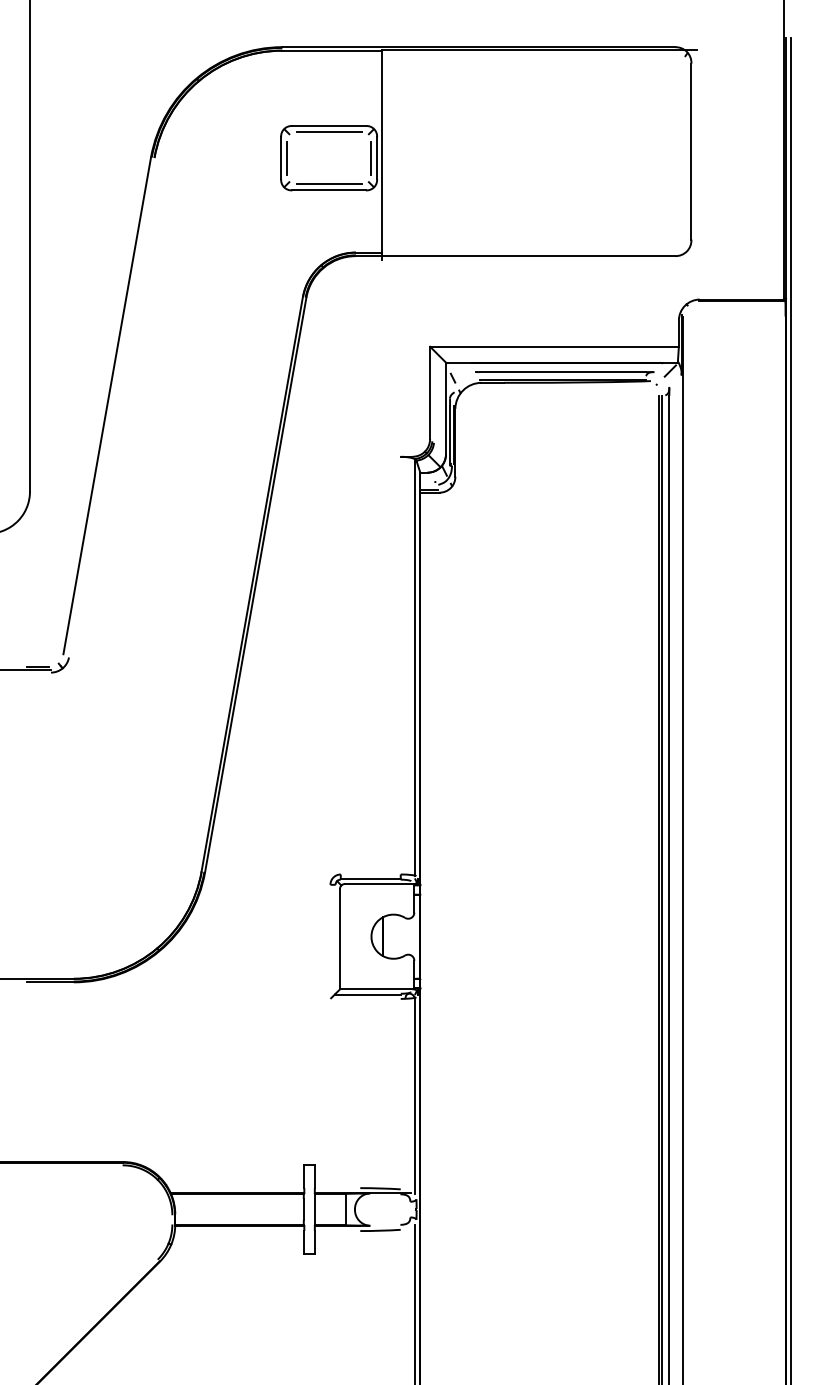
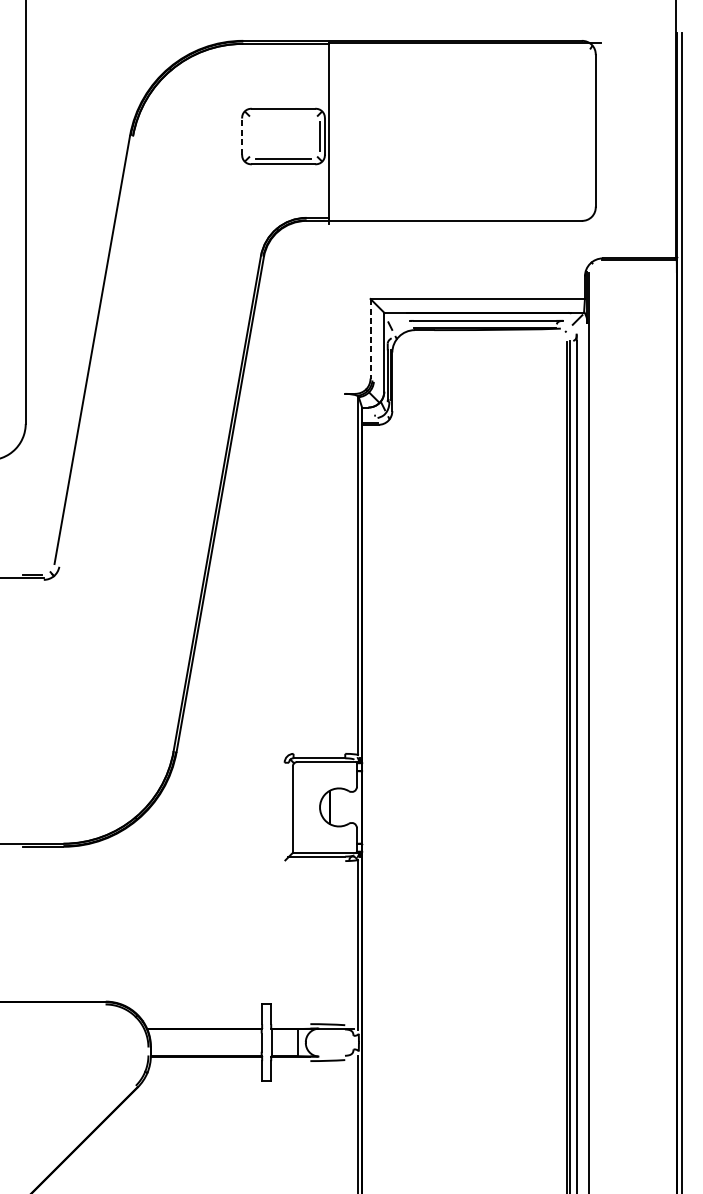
line: (328, 131) -> (282, 113), removed
line: (287, 157) -> (247, 135), removed
line: (281, 158) -> (242, 136), solid -> dashed
line: (430, 393) -> (370, 339), solid -> dashed

